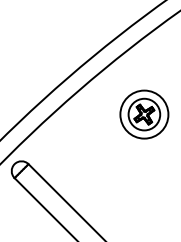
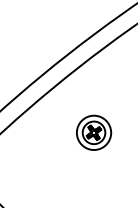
part: (144, 114) -> (94, 132), size x0.71

